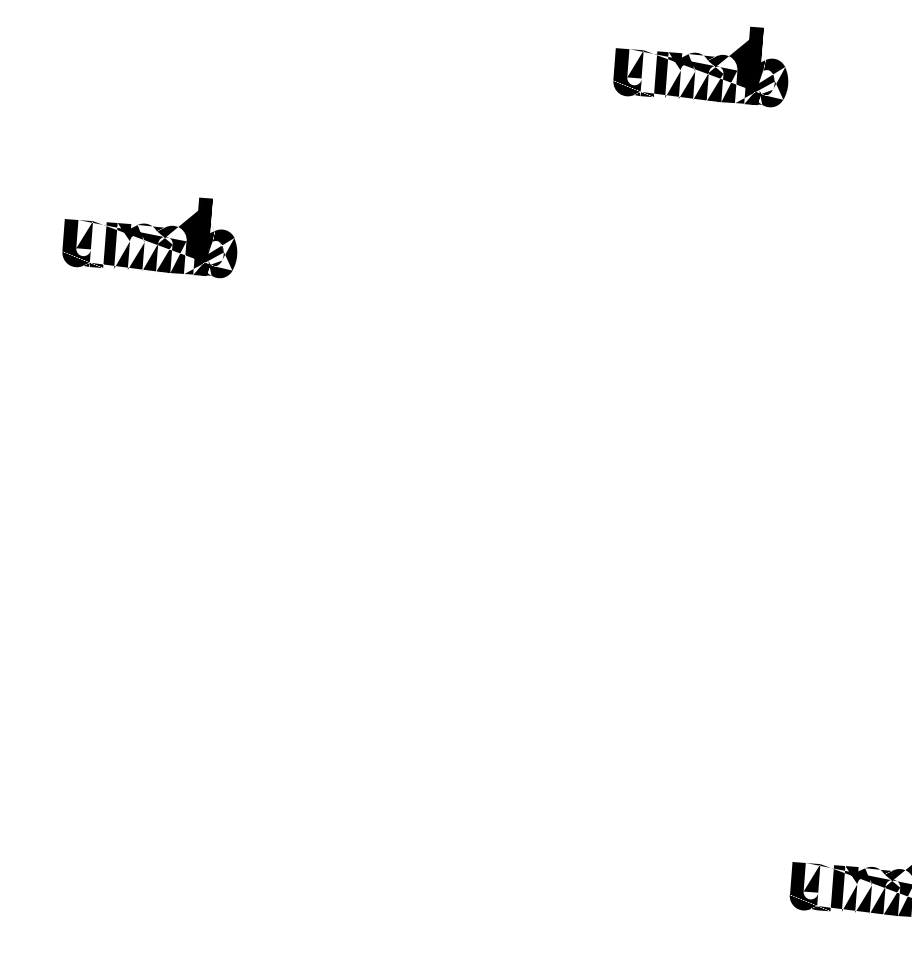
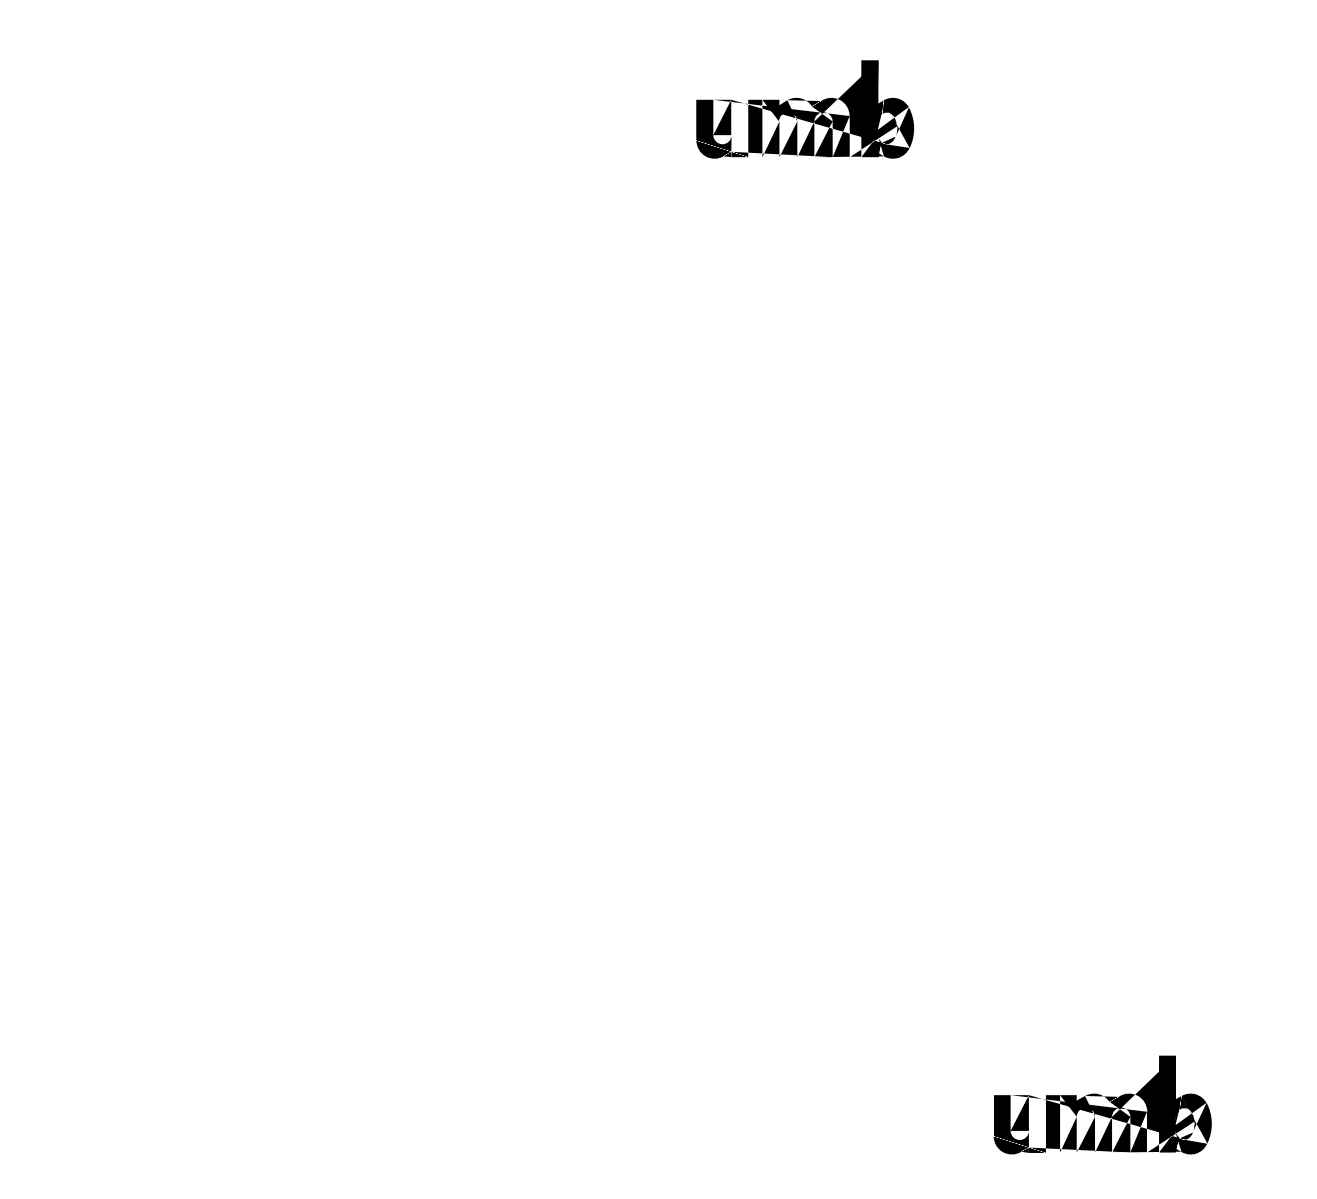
part: (151, 233) -> (136, 374), removed

